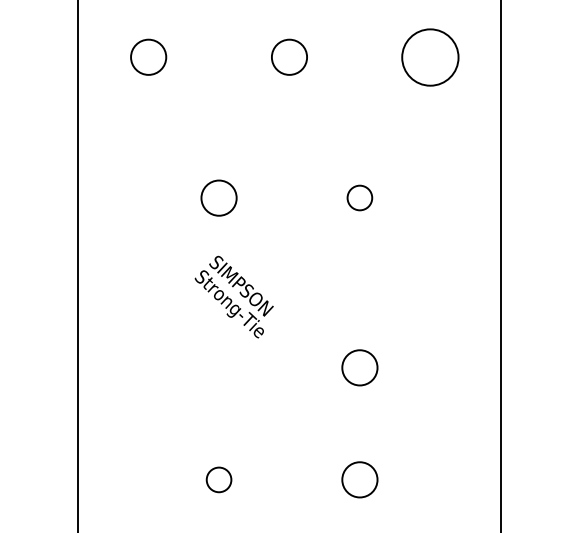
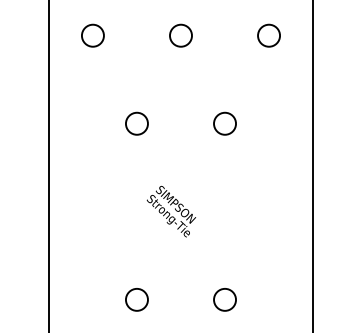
circle: (429, 56) -> (268, 35), size x0.62
circle: (359, 197) -> (224, 123), size x1.43
text: (232, 296) -> (170, 211), moved
circle: (359, 367) -> (224, 229), removed
circle: (218, 479) -> (136, 299), size x1.43

